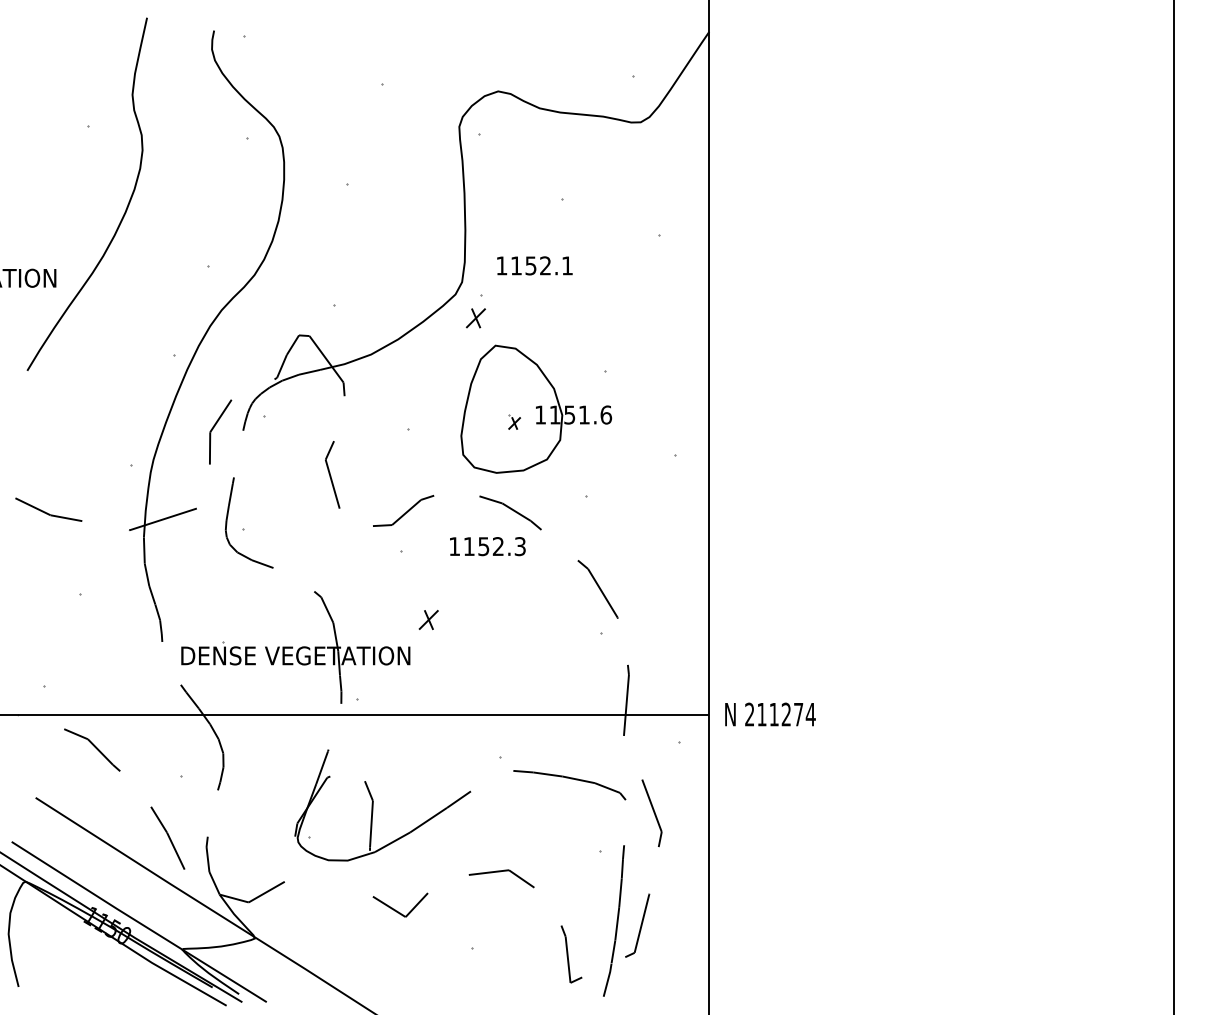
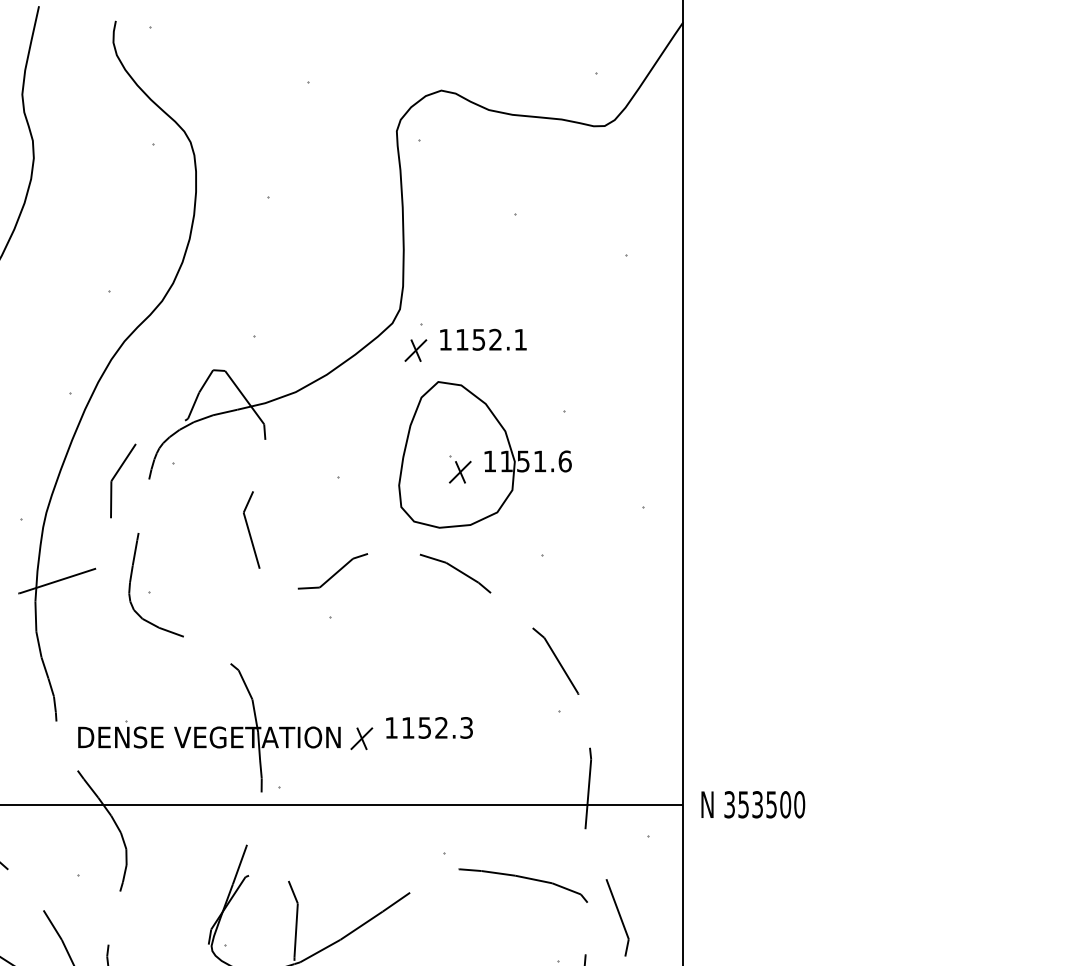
text: (534, 265) -> (482, 339), moved
part: (514, 421) -> (460, 468), size x1.67
text: (487, 546) -> (429, 727), moved
part: (428, 619) -> (361, 738), moved
text: (780, 714) -> (764, 804), 211274 -> 353500

